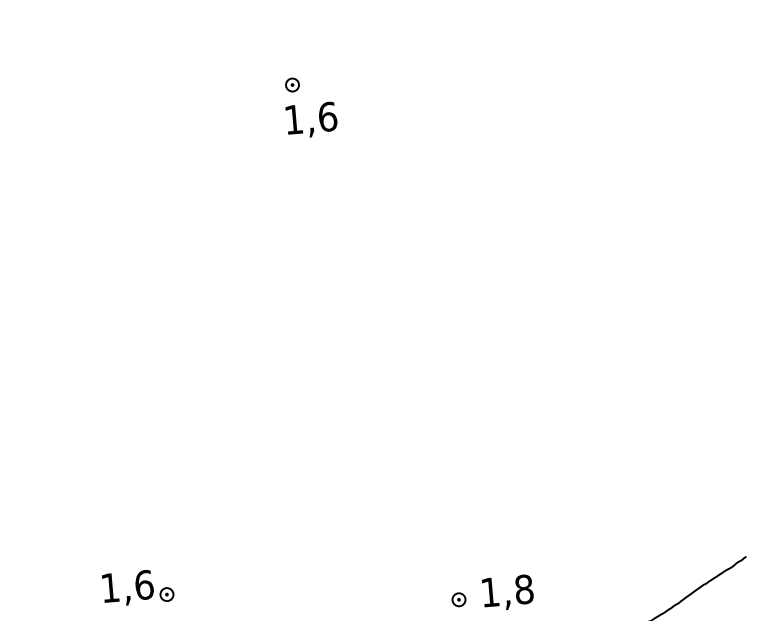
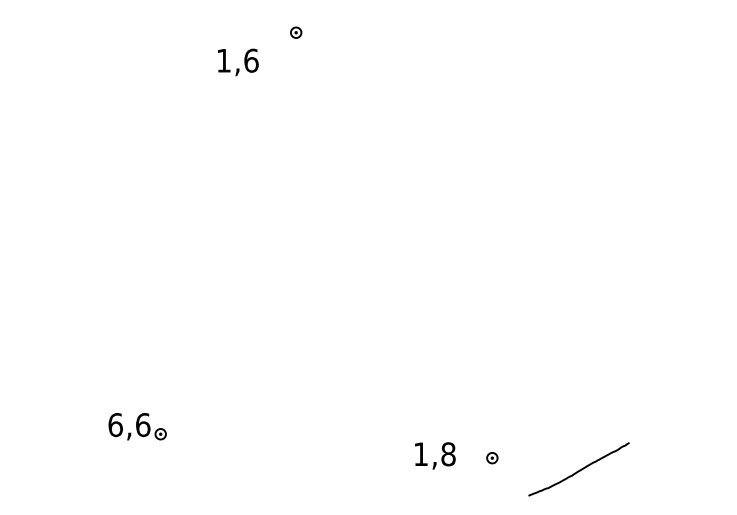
text: (312, 120) -> (238, 62), moved
text: (110, 588) -> (115, 425), 1,6 -> 6,6
part: (459, 600) -> (492, 458), moved

